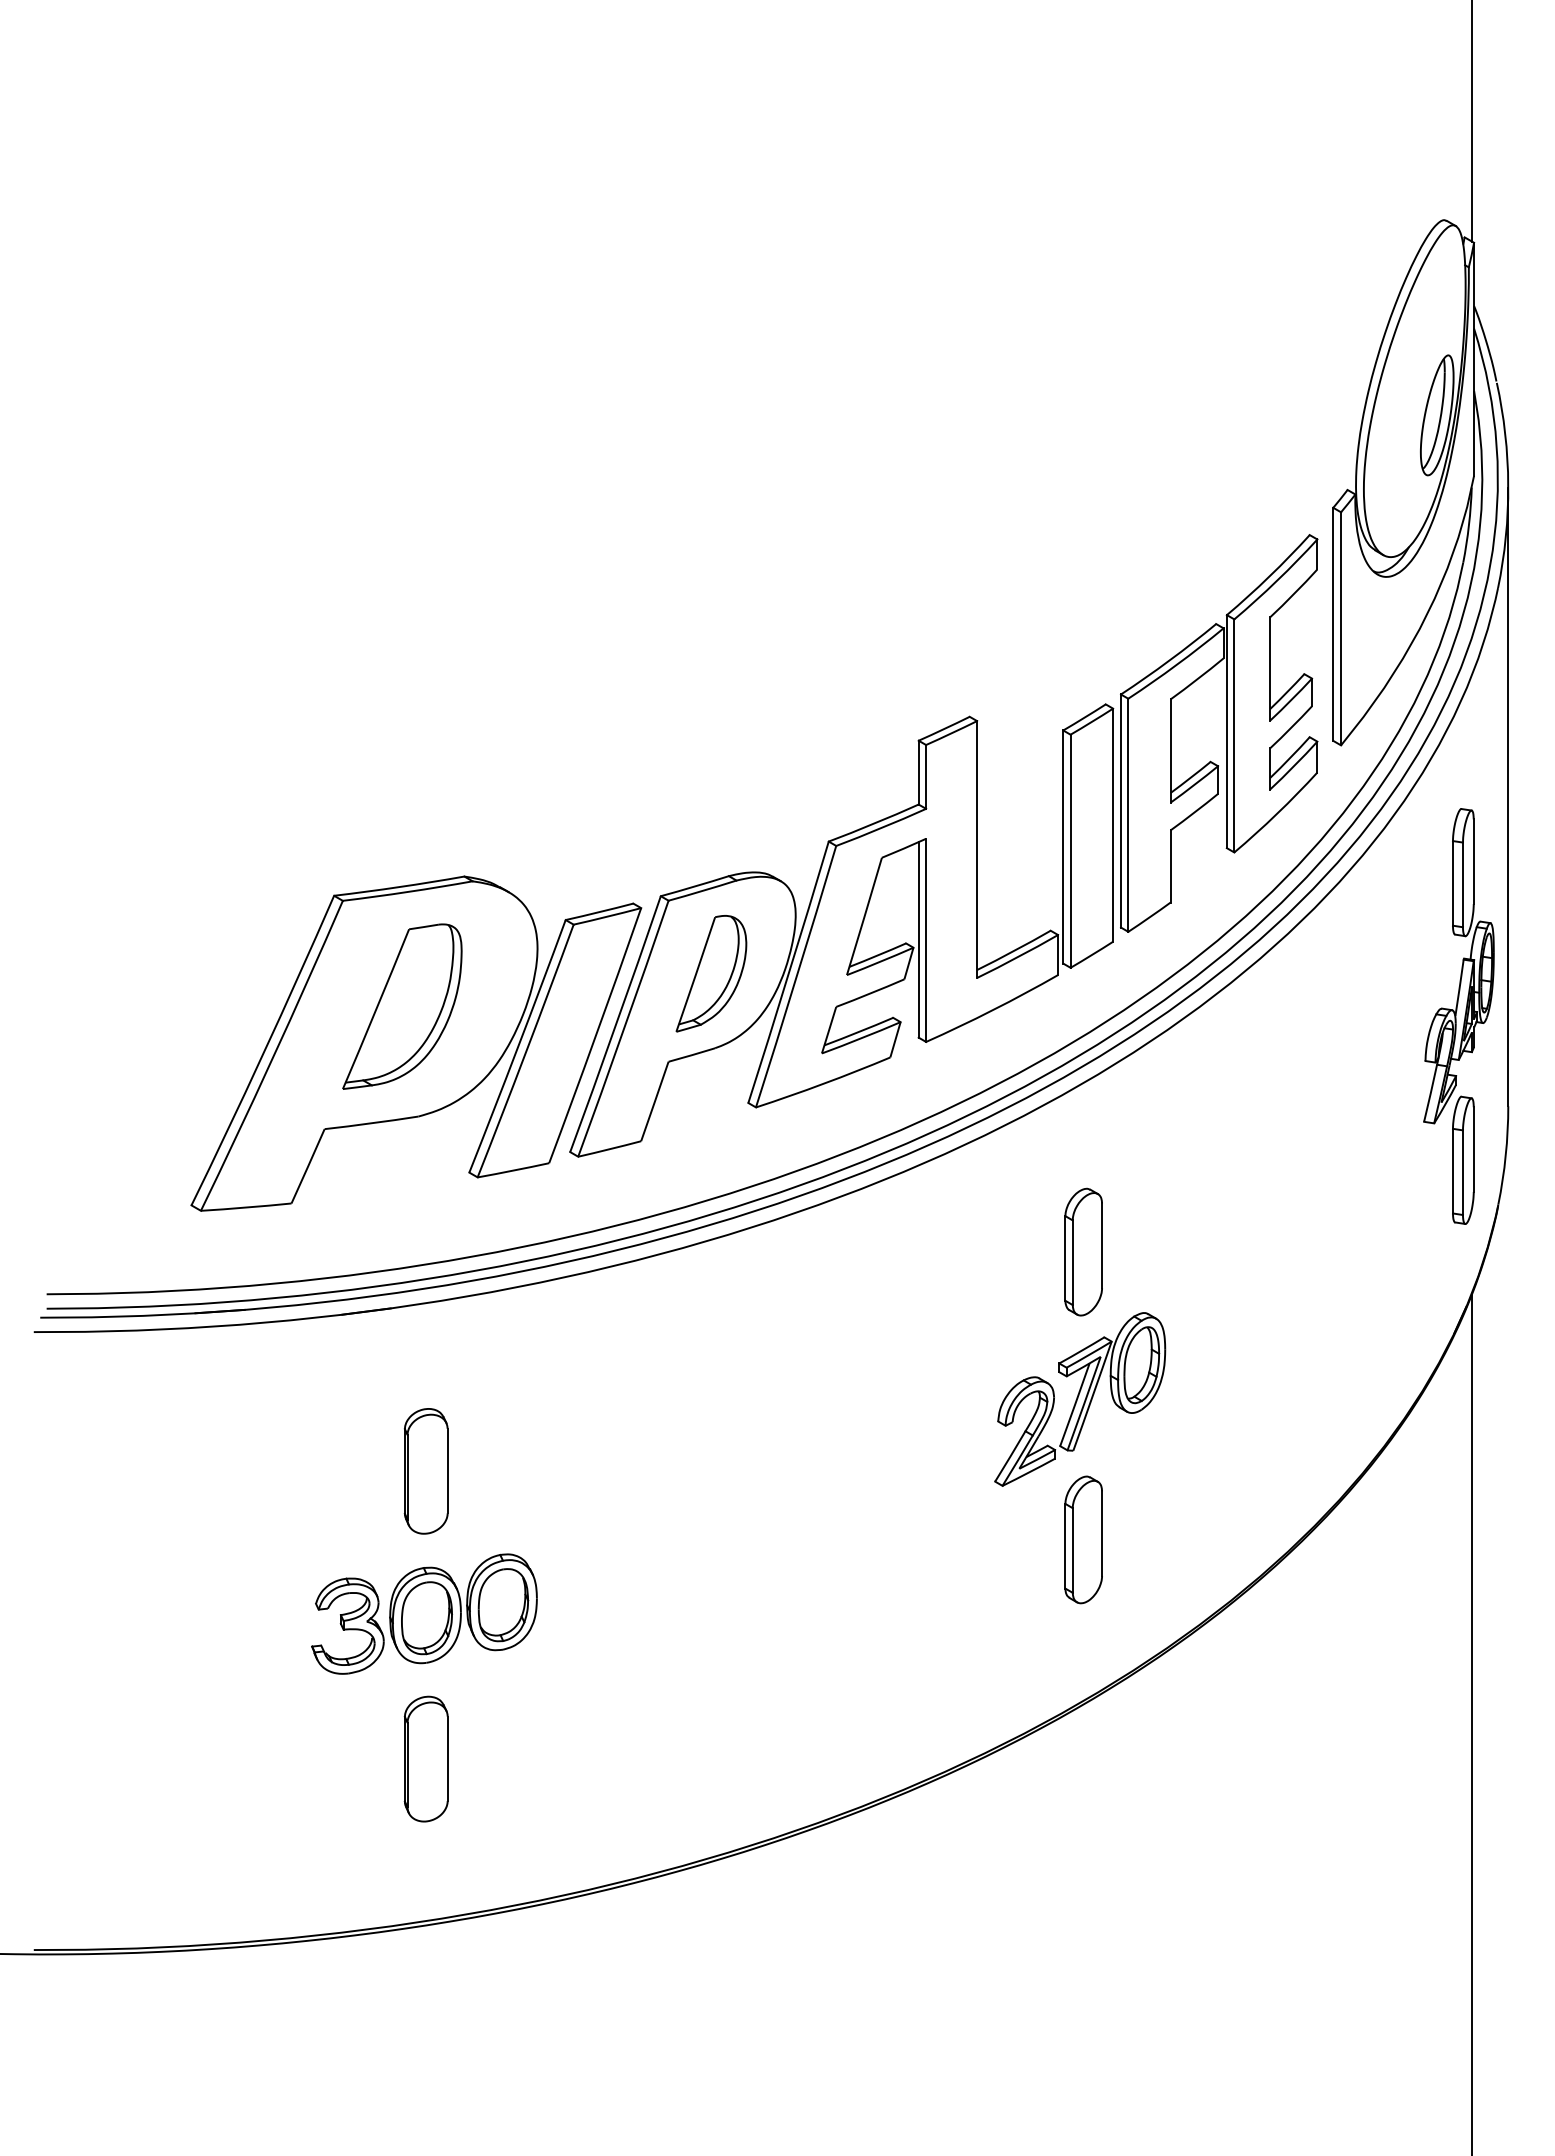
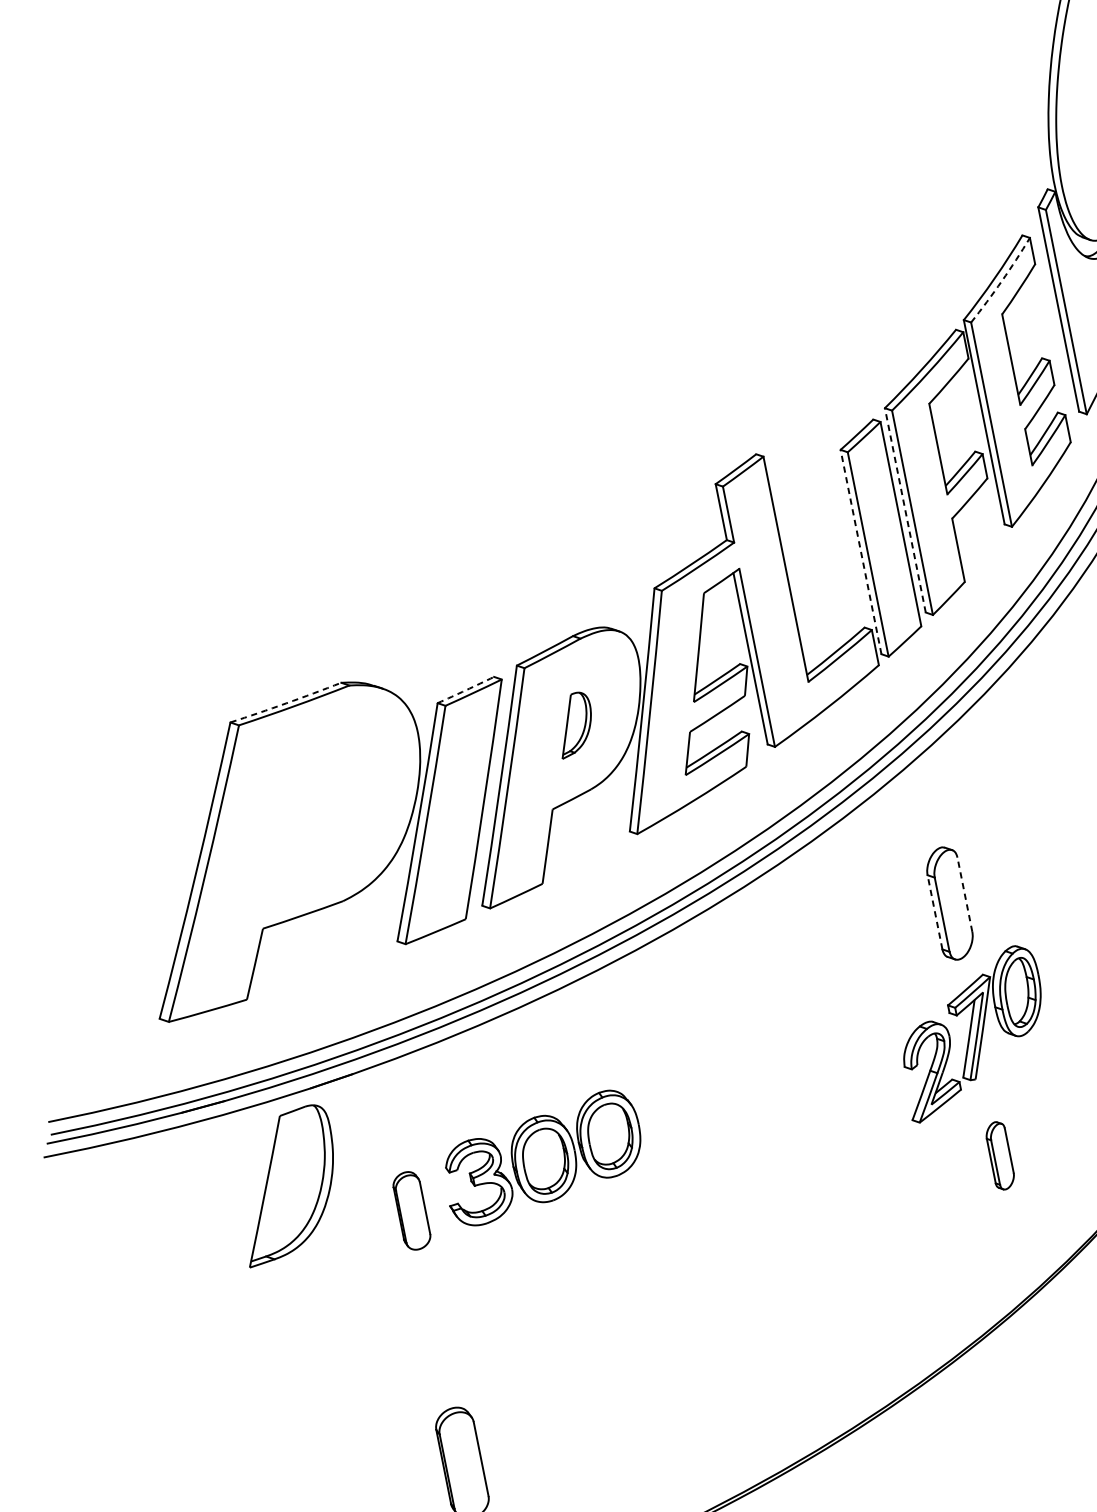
arc: (1277, 580) -> (1002, 280), solid -> dashed
line: (1121, 811) -> (905, 510), solid -> dashed
line: (1063, 847) -> (861, 552), solid -> dashed
arc: (399, 887) -> (286, 703), solid -> dashed
arc: (599, 912) -> (465, 690), solid -> dashed
part: (711, 973) -> (574, 724), size x0.6
part: (402, 1006) -> (287, 1184), moved
line: (1102, 1245) -> (965, 894), solid -> dashed
line: (1065, 1257) -> (934, 911), solid -> dashed
part: (425, 1471) -> (411, 1211), size x0.7
part: (1083, 1539) -> (1000, 1155), size x0.6
part: (424, 1613) -> (542, 1157), moved

